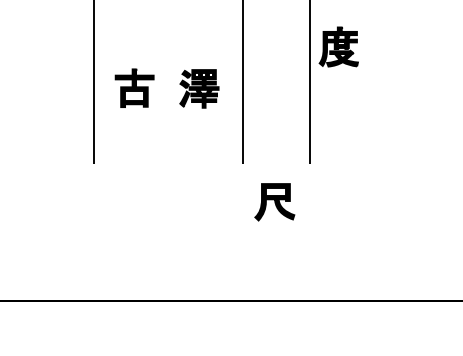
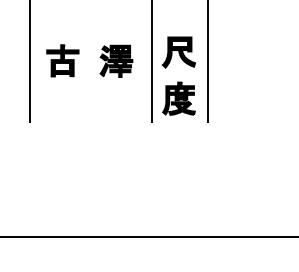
part: (338, 46) -> (178, 98), moved
part: (274, 202) -> (178, 52), moved

